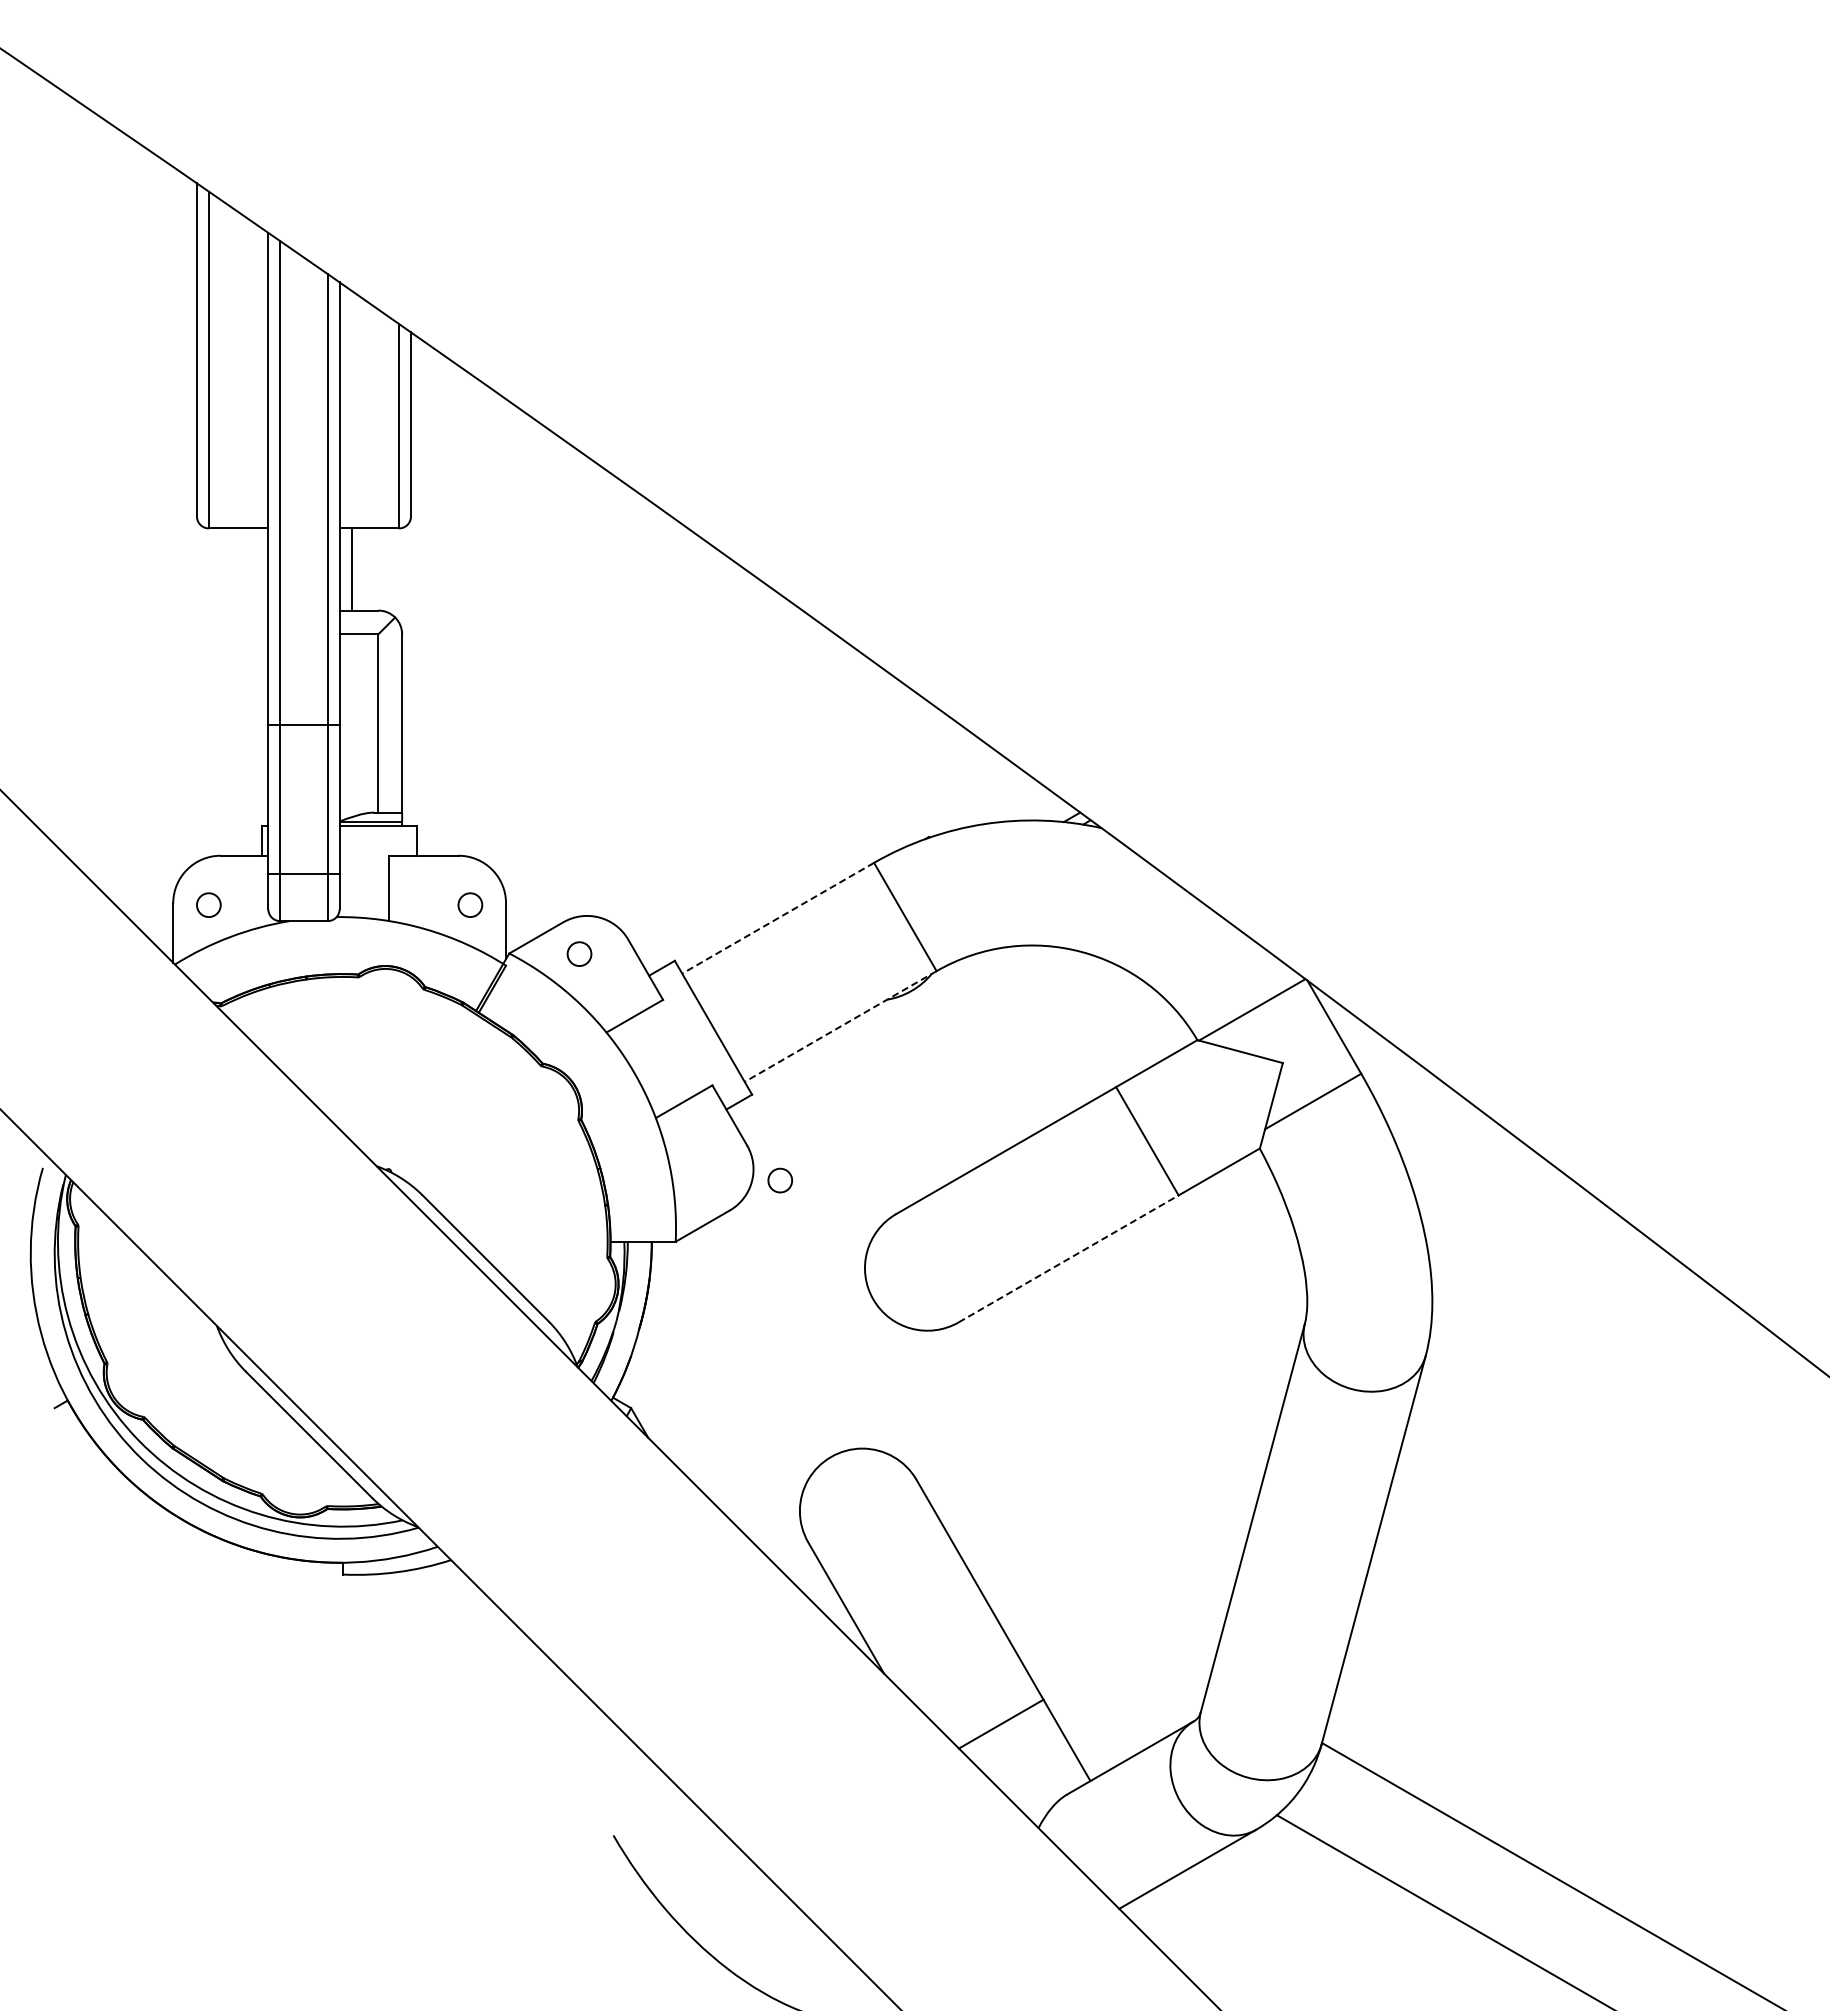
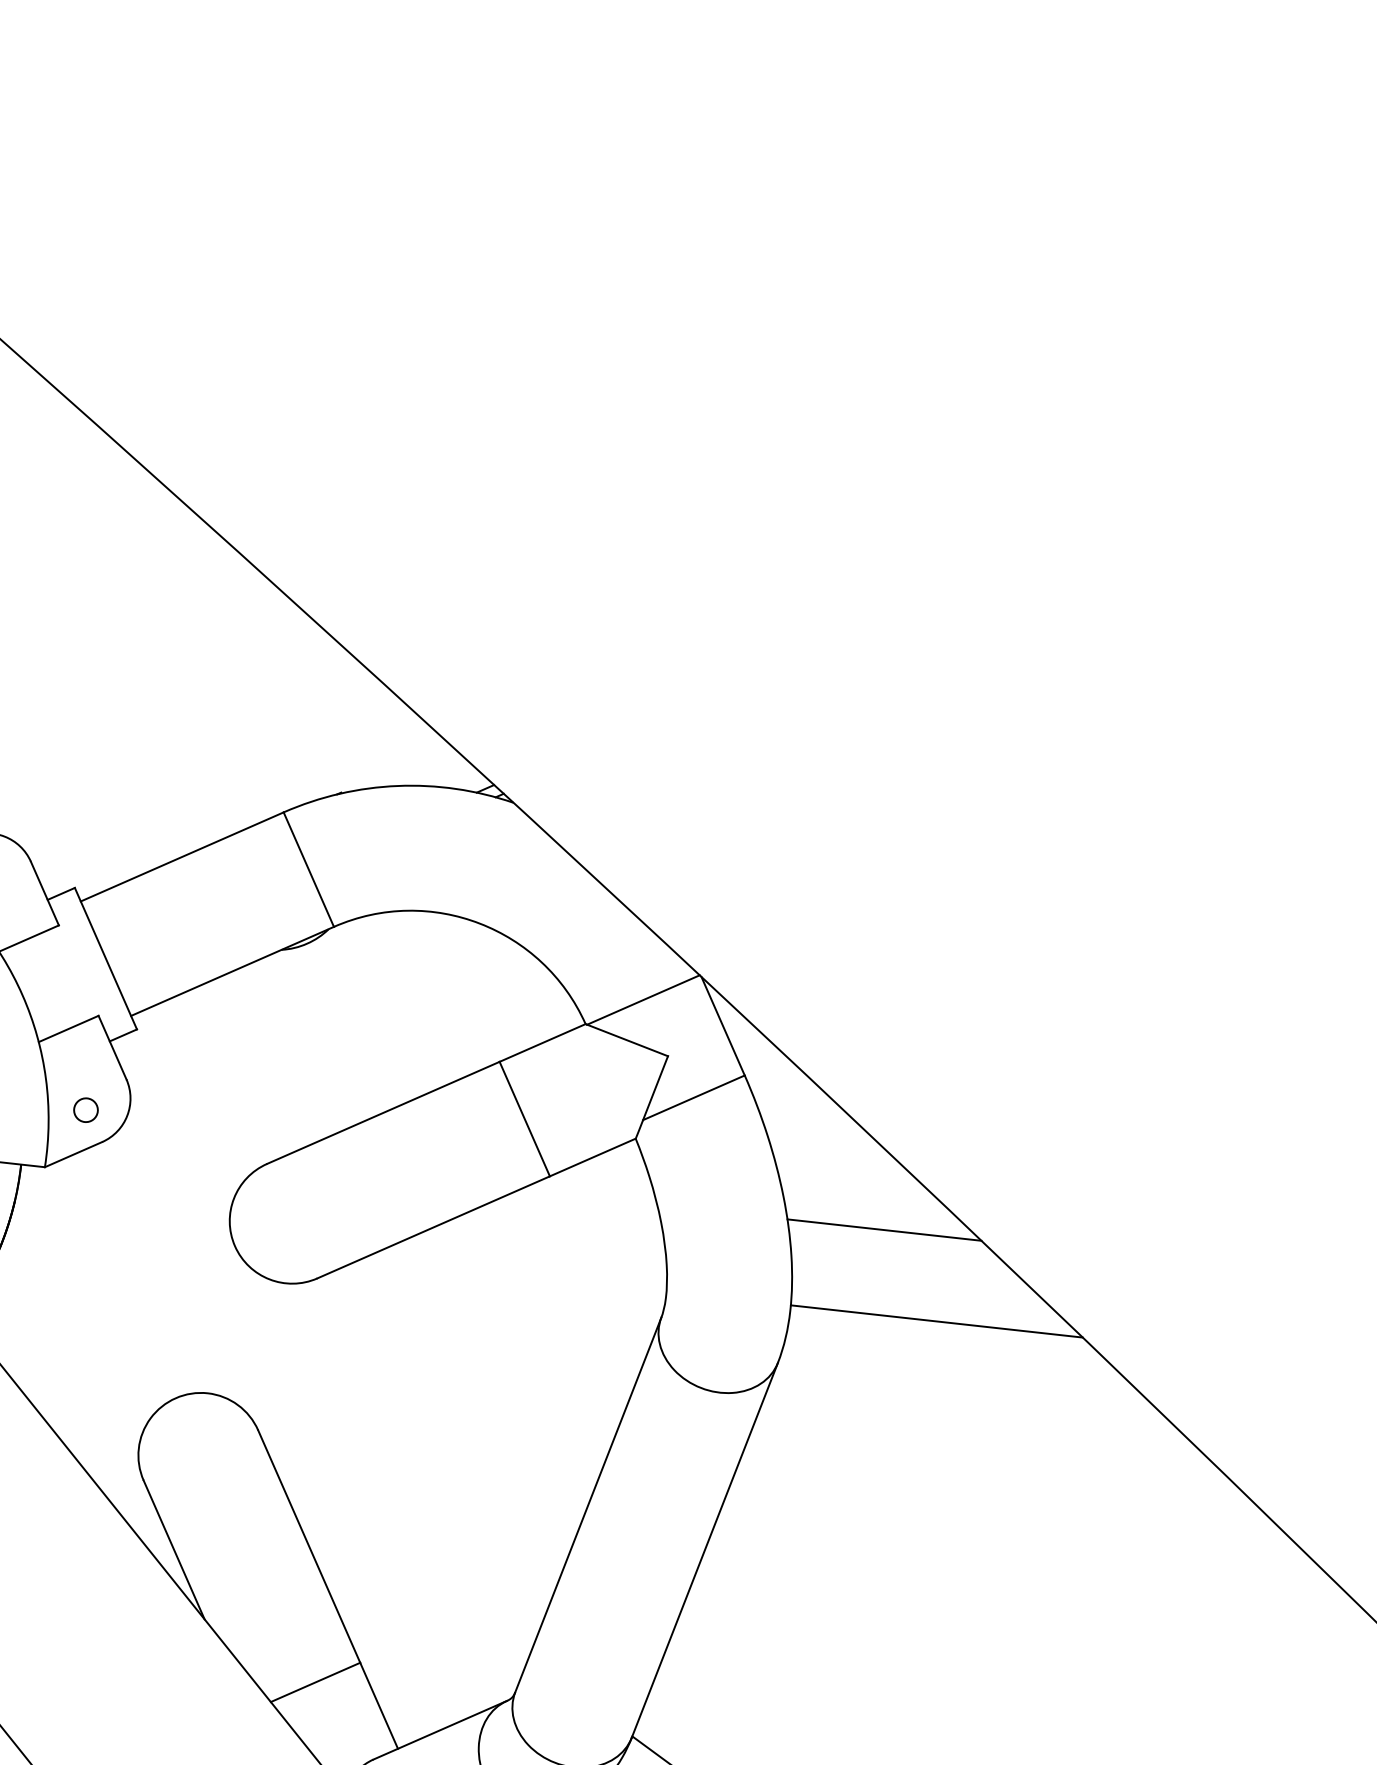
line: (778, 918) -> (182, 857), dashed -> solid
line: (840, 1026) -> (232, 971), dashed -> solid
circle: (780, 1180) -> (86, 1110), moved
line: (1516, 1212) -> (883, 1230), added
line: (1068, 1258) -> (433, 1226), dashed -> solid
line: (1578, 1297) -> (936, 1321), added

